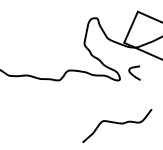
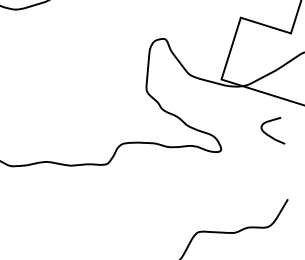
curve: (132, 73) -> (268, 133), moved

